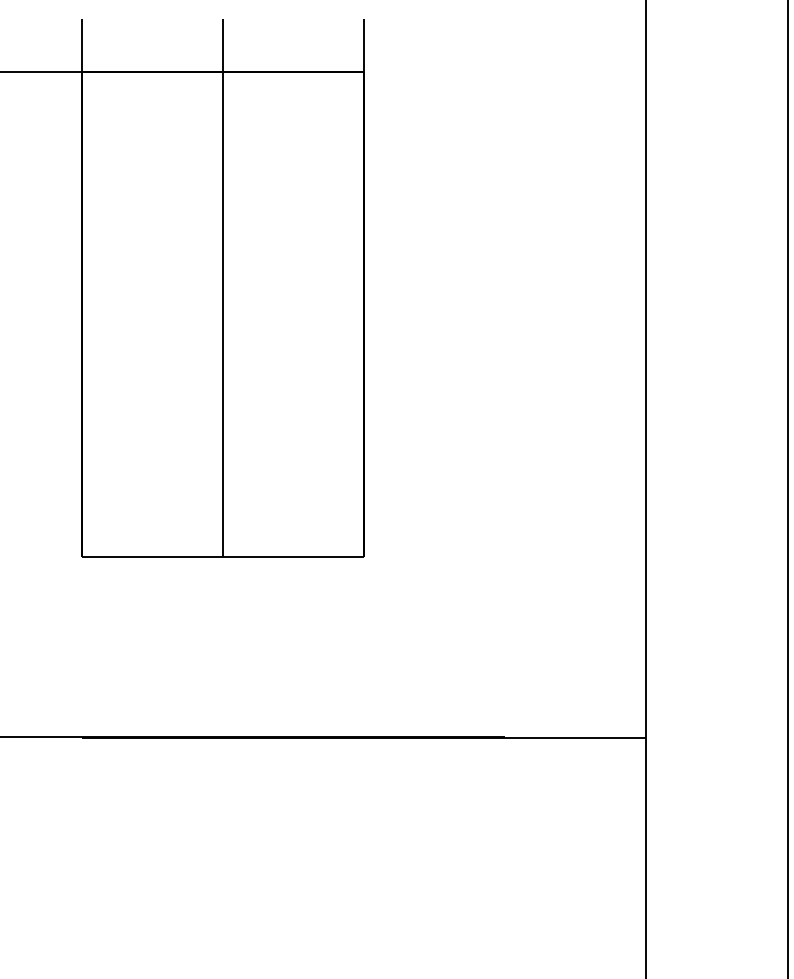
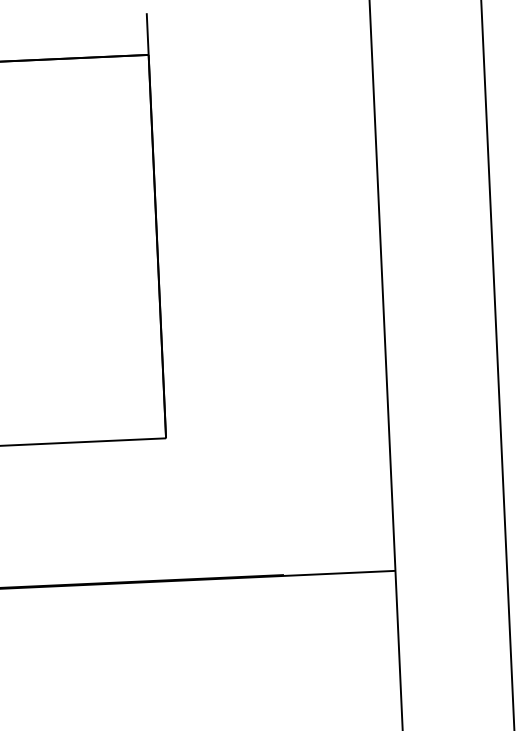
line: (222, 287) -> (44, 230), removed

